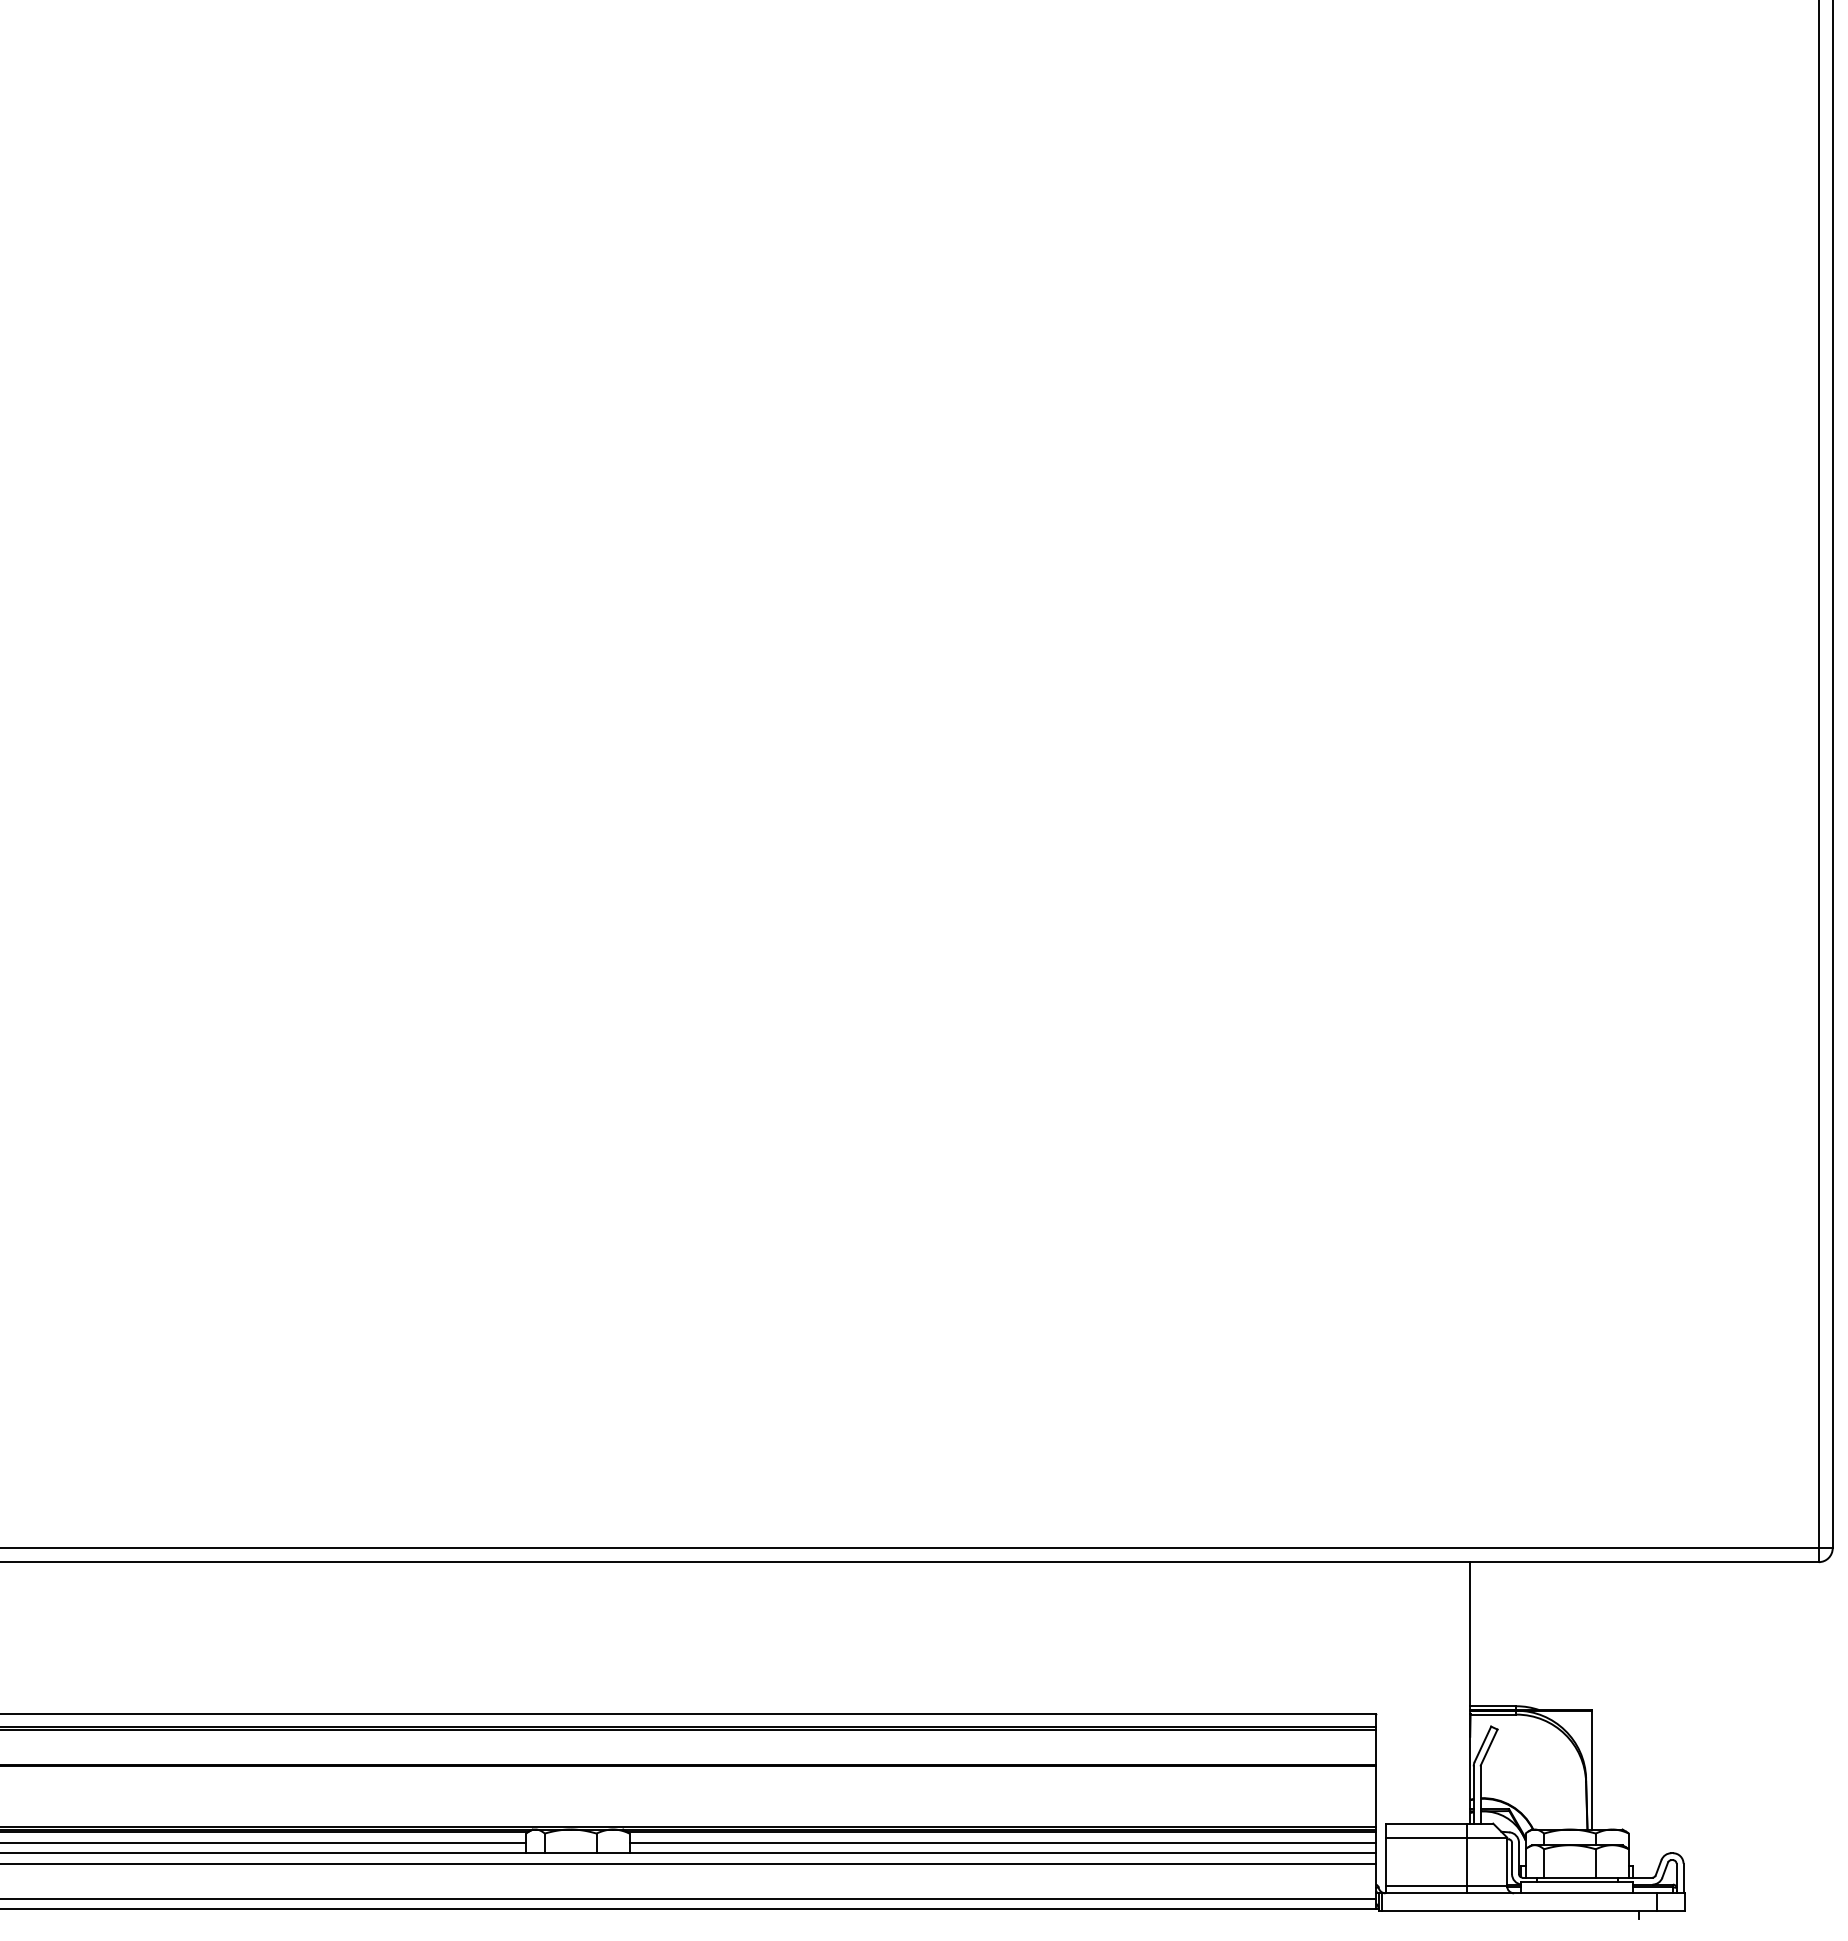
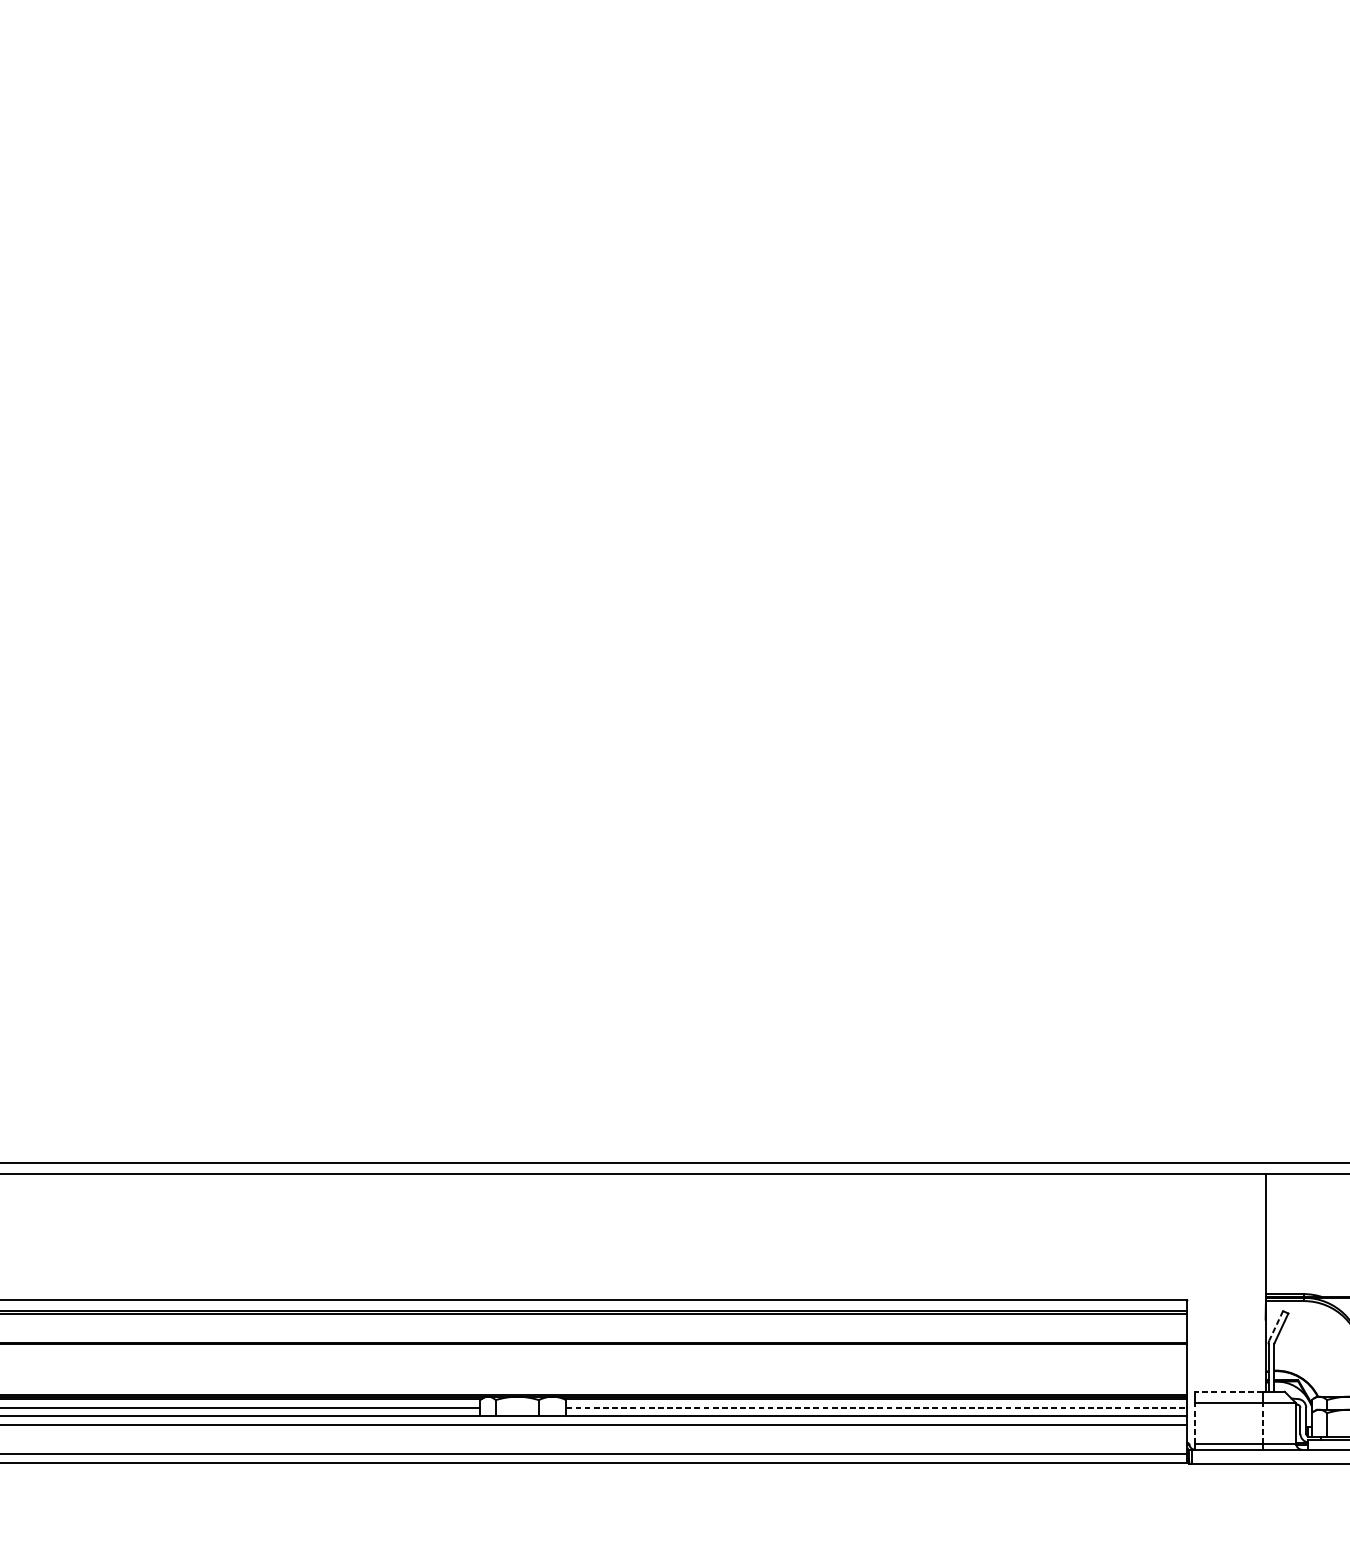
line: (1482, 1744) -> (1275, 1325), solid -> dashed
line: (1426, 1823) -> (1229, 1391), solid -> dashed
line: (1003, 1842) -> (877, 1407), solid -> dashed
line: (1385, 1861) -> (1195, 1423), solid -> dashed
line: (1467, 1861) -> (1263, 1423), solid -> dashed

